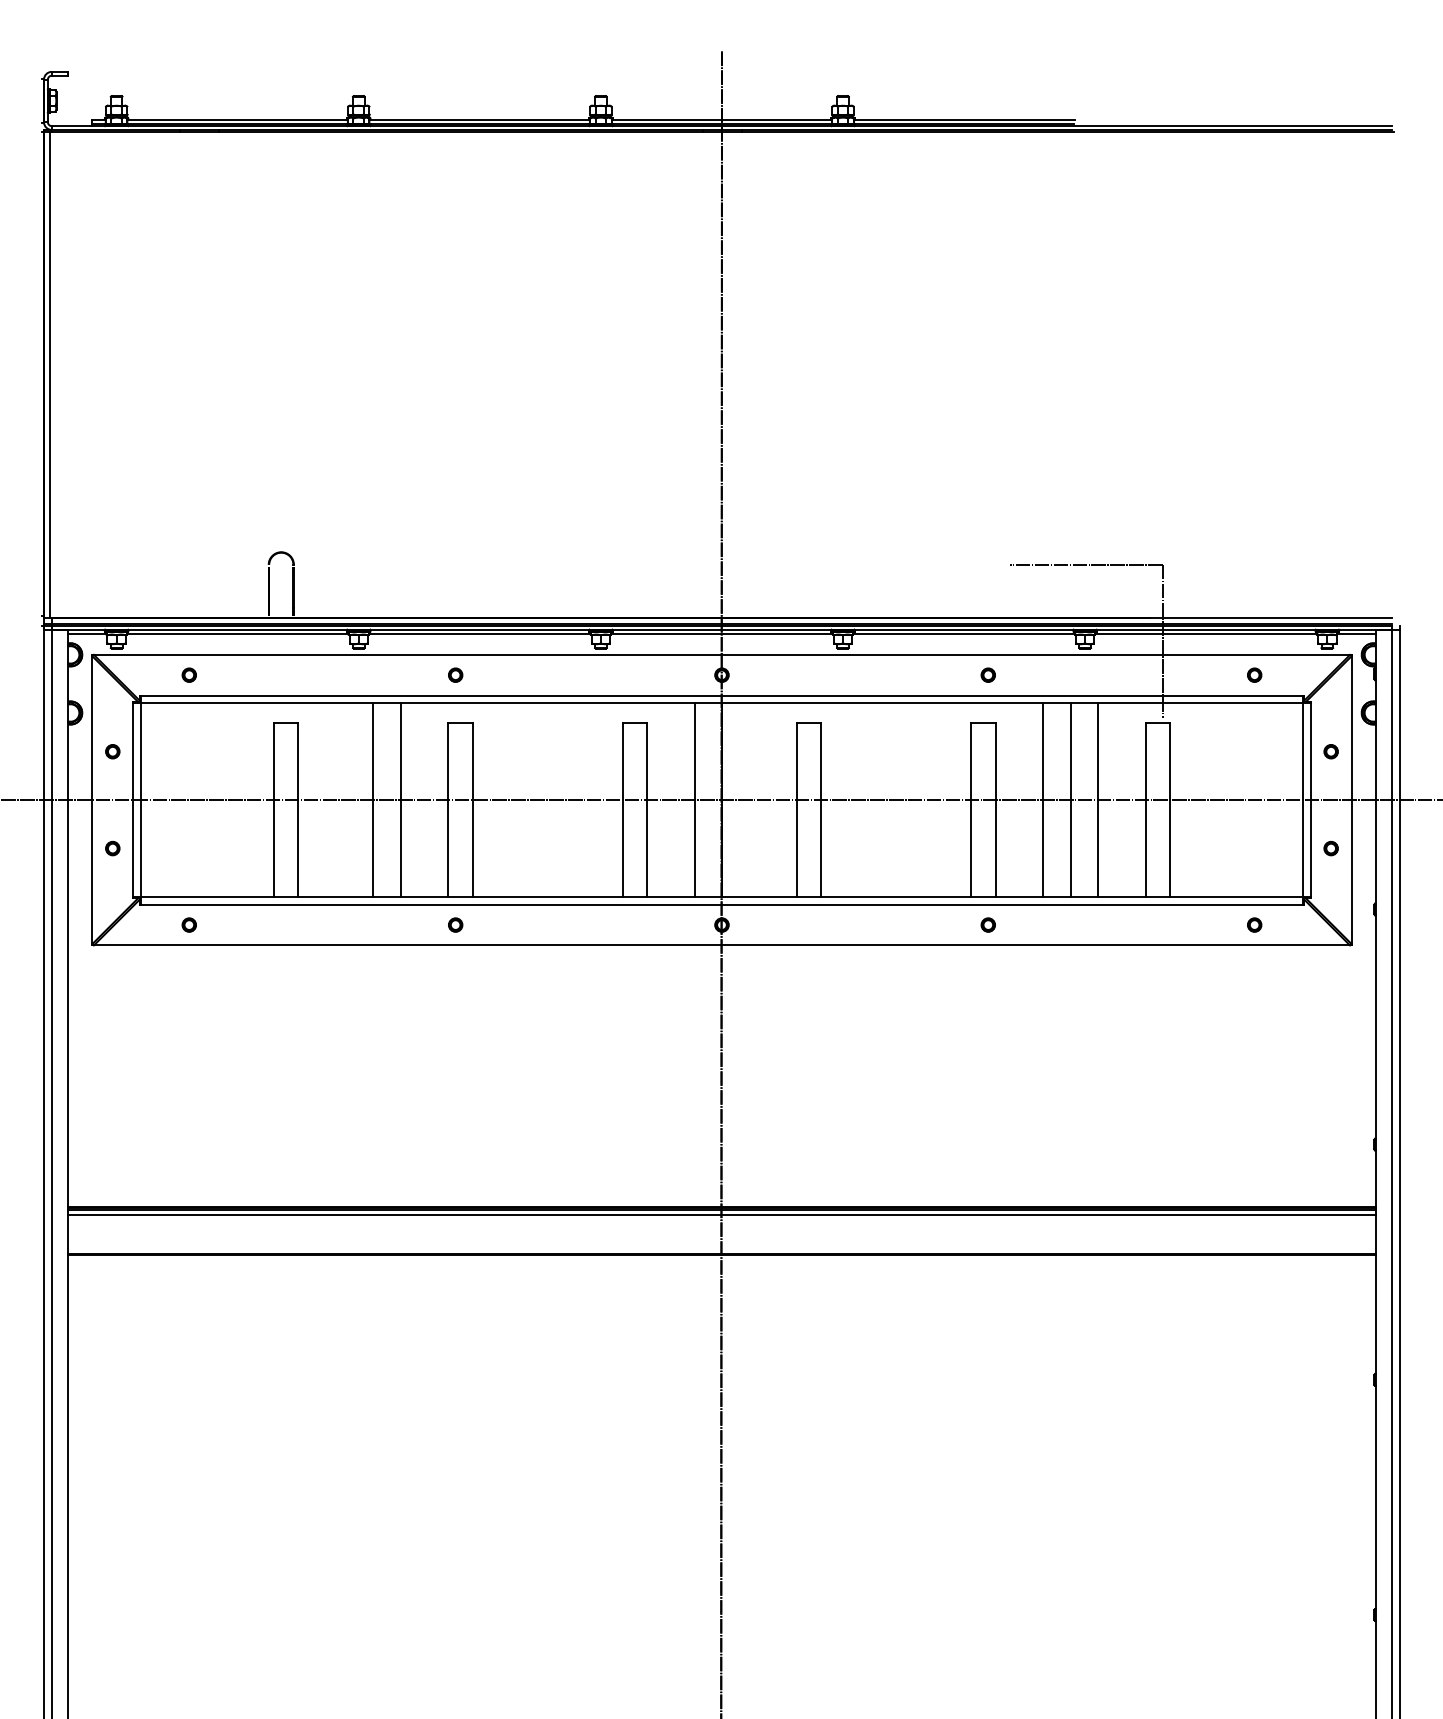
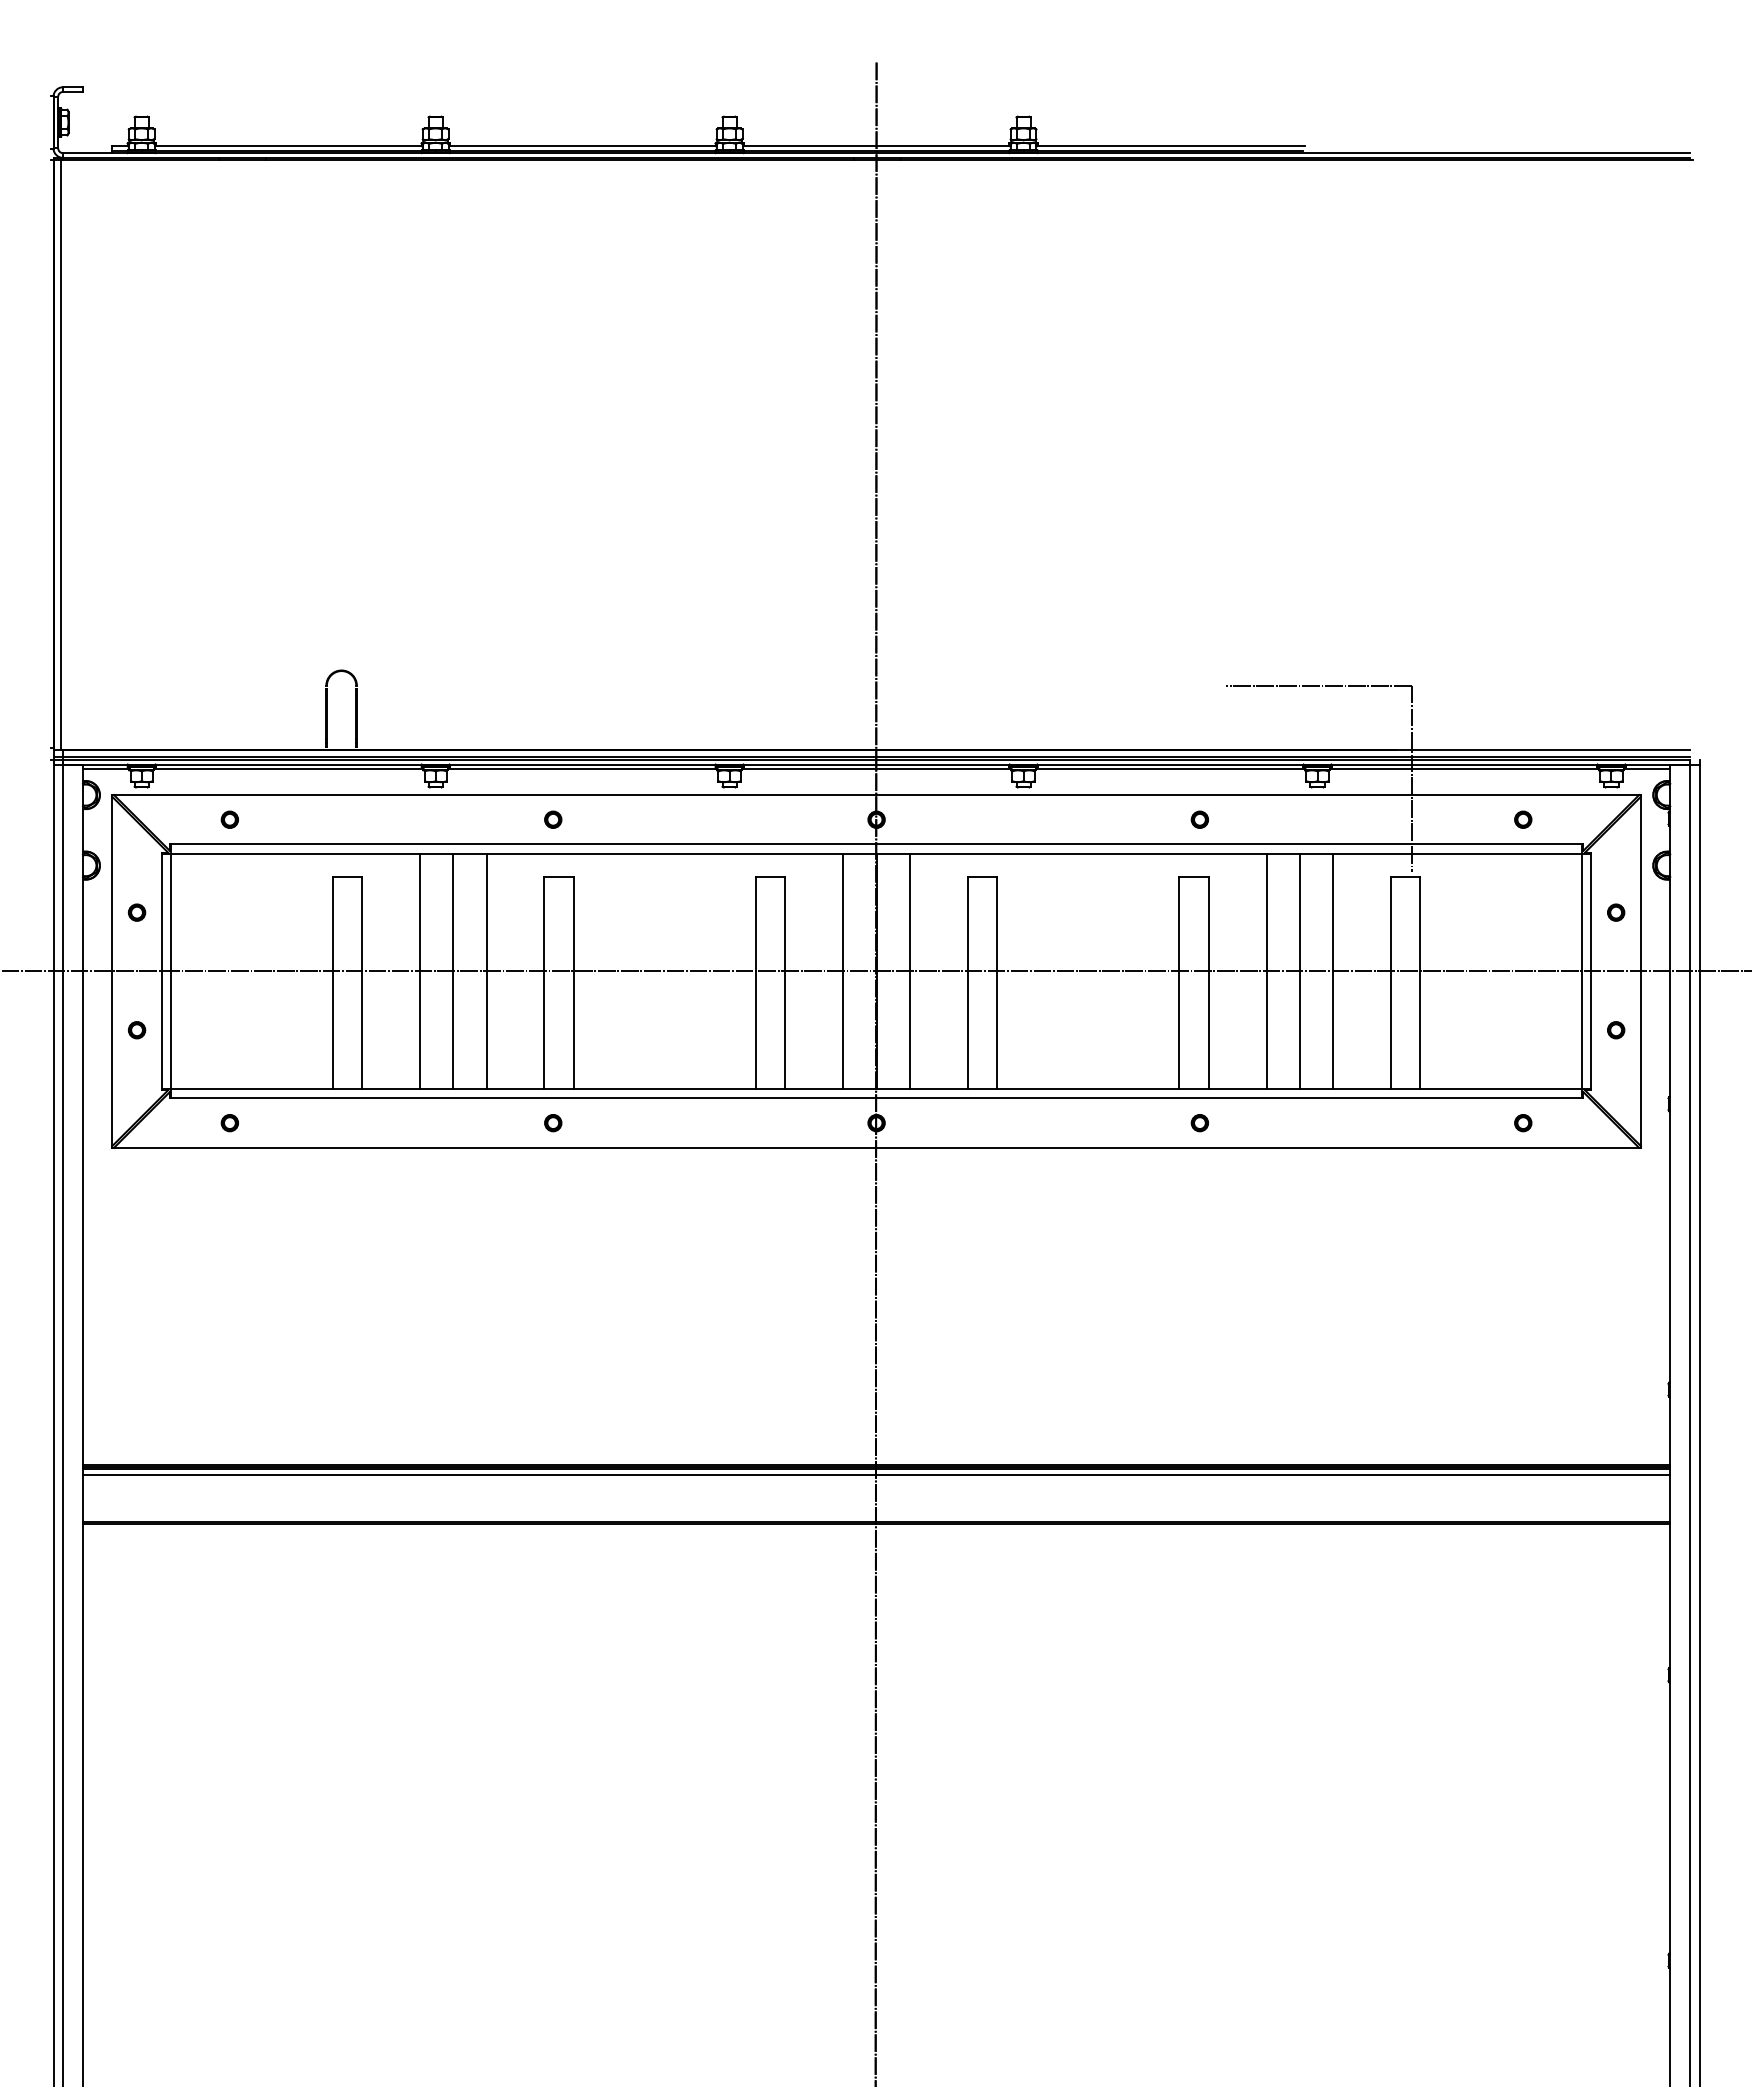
line: (346, 800) -> (420, 971), added
line: (749, 800) -> (909, 971), added

